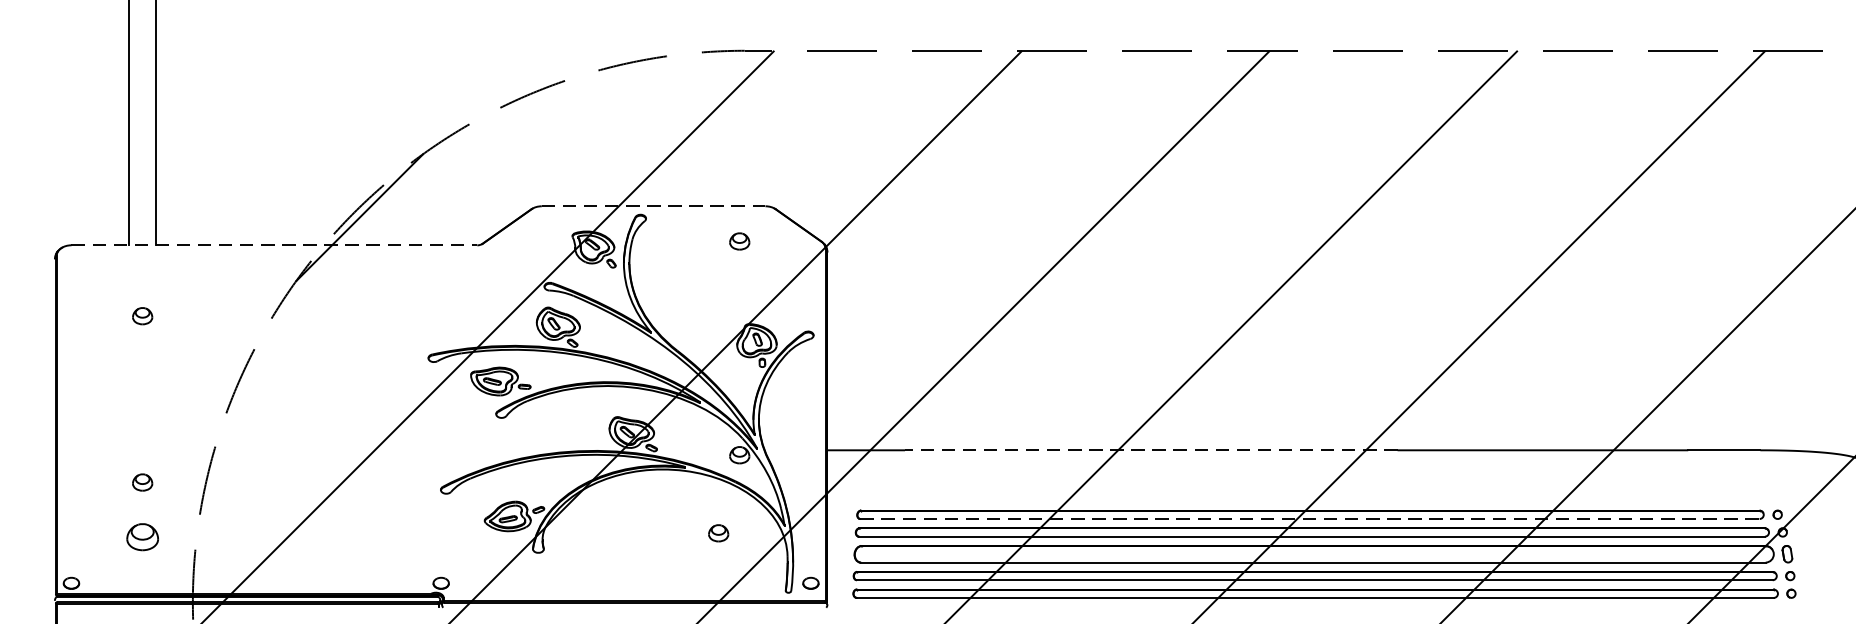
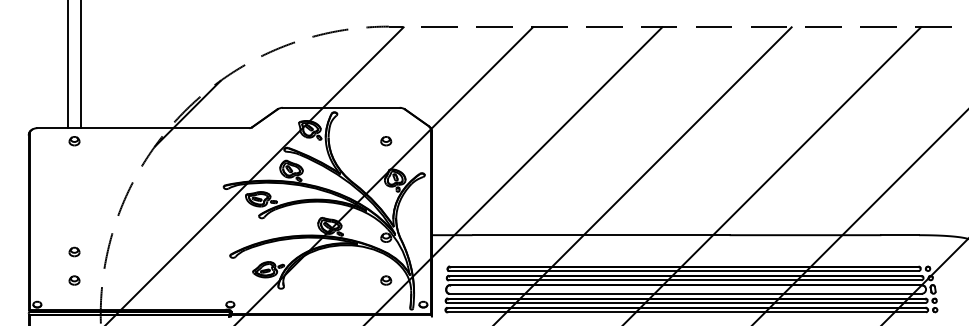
line: (654, 205) -> (341, 107), dashed -> solid
part: (740, 242) -> (386, 141), moved
line: (274, 245) -> (143, 128), dashed -> solid
part: (142, 316) -> (74, 141), moved
line: (1152, 450) -> (601, 235), dashed -> solid
line: (1309, 519) -> (683, 271), dashed -> solid
part: (719, 533) -> (386, 280), moved
part: (142, 537) -> (74, 280), size x0.62

